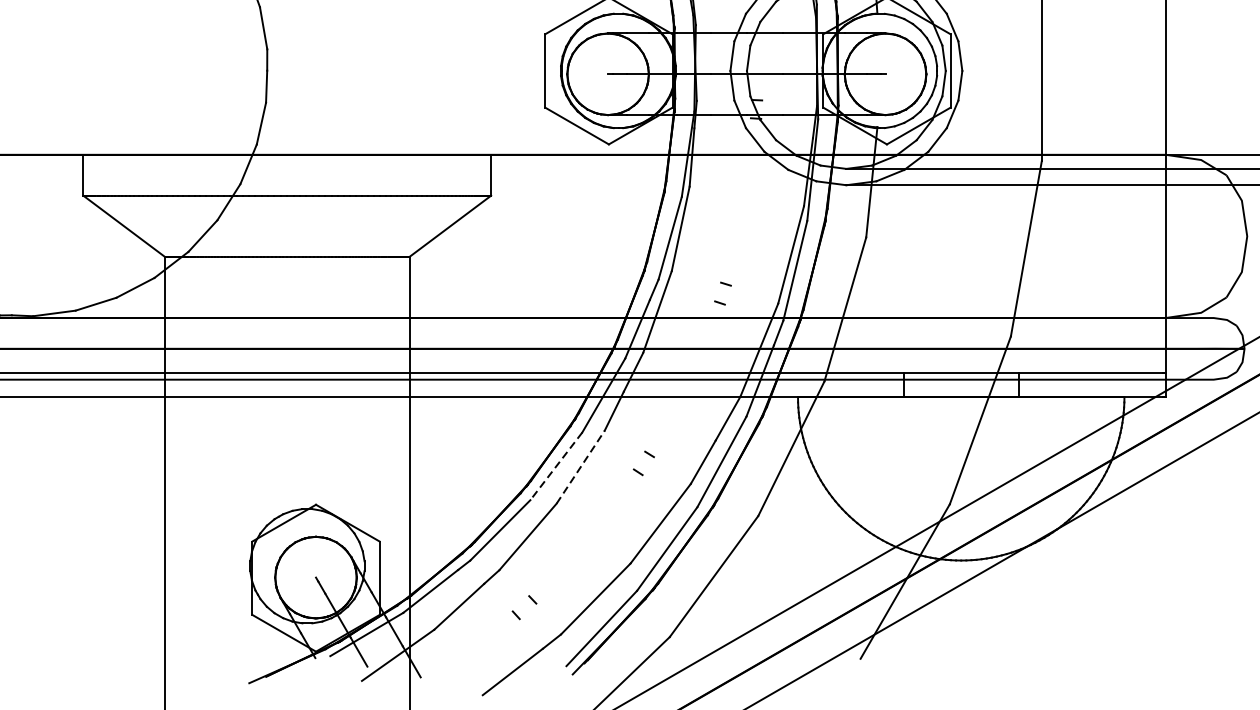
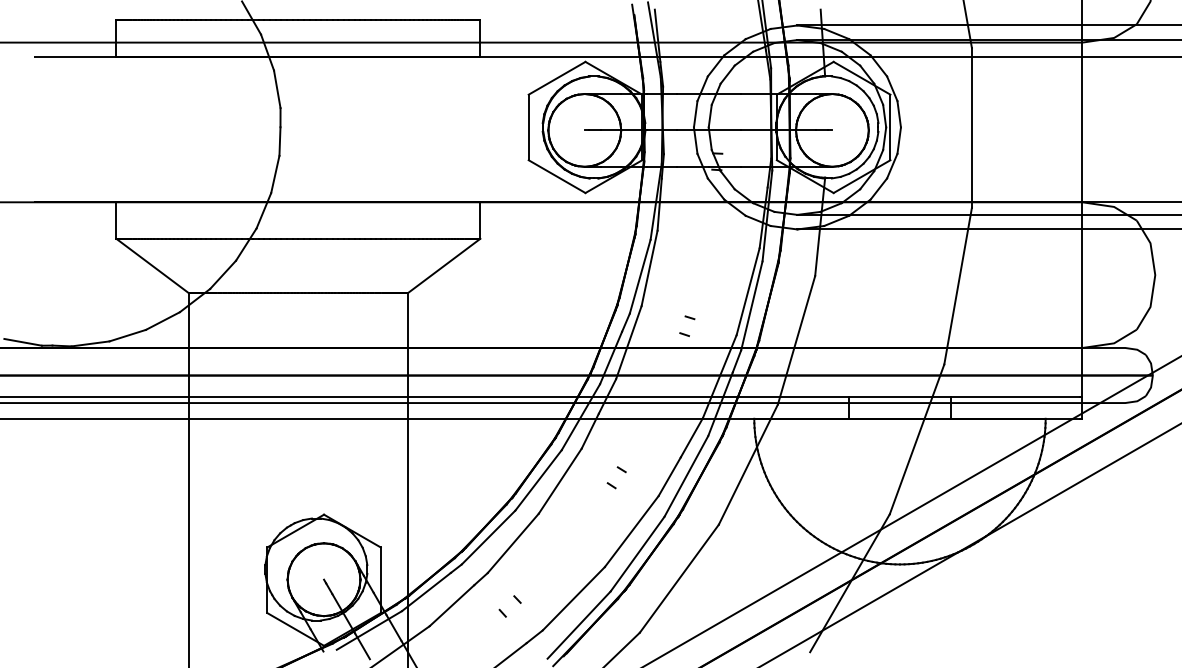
line: (556, 466) -> (538, 480), dashed -> solid
line: (580, 467) -> (560, 481), dashed -> solid

